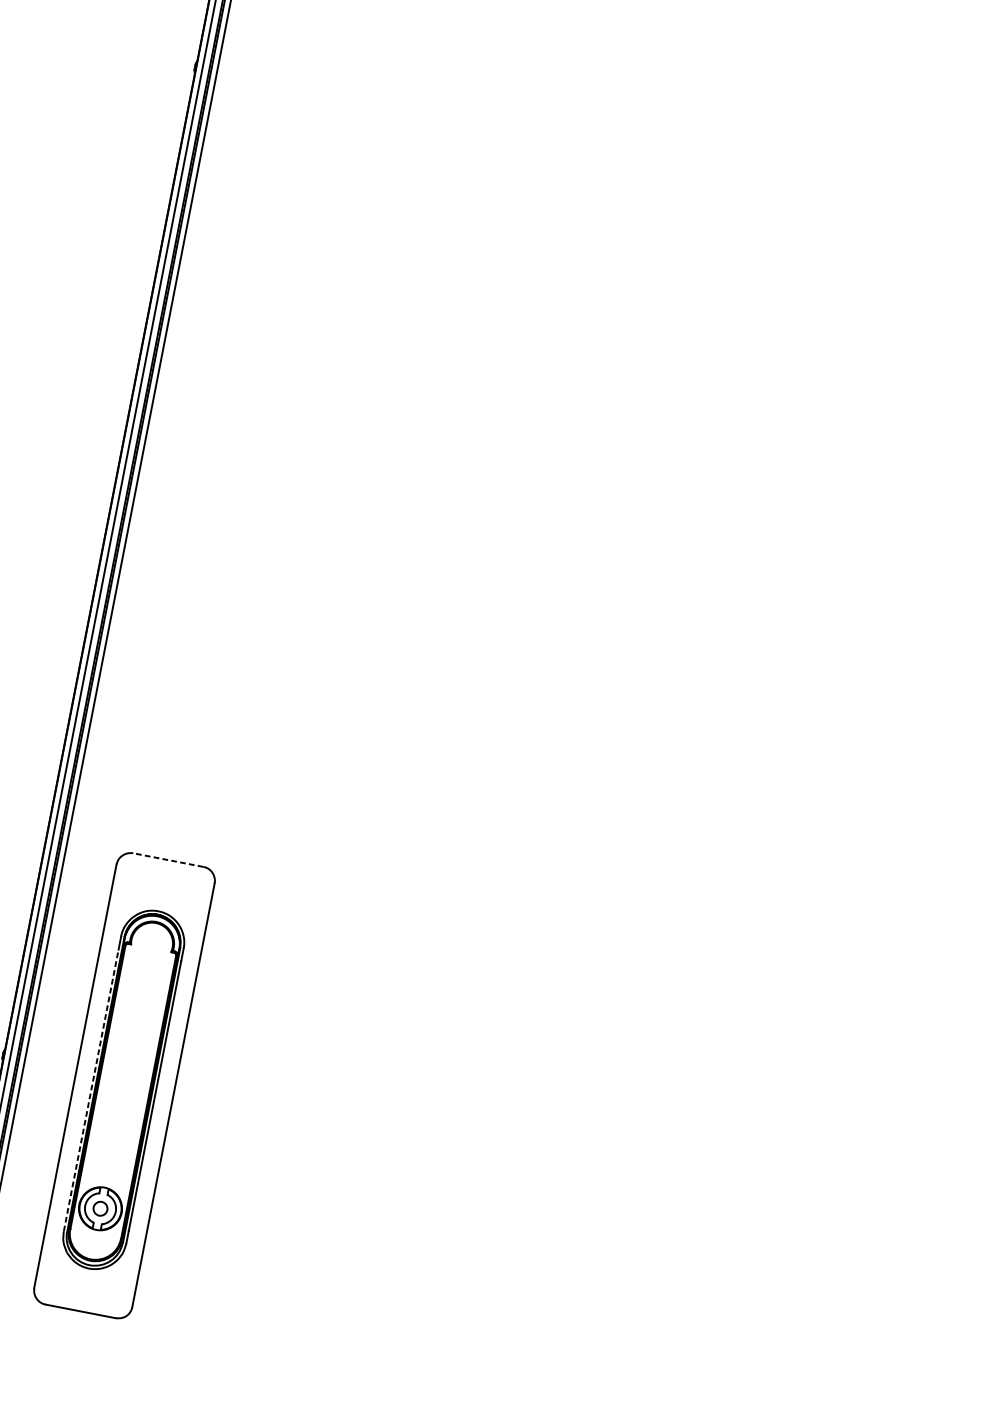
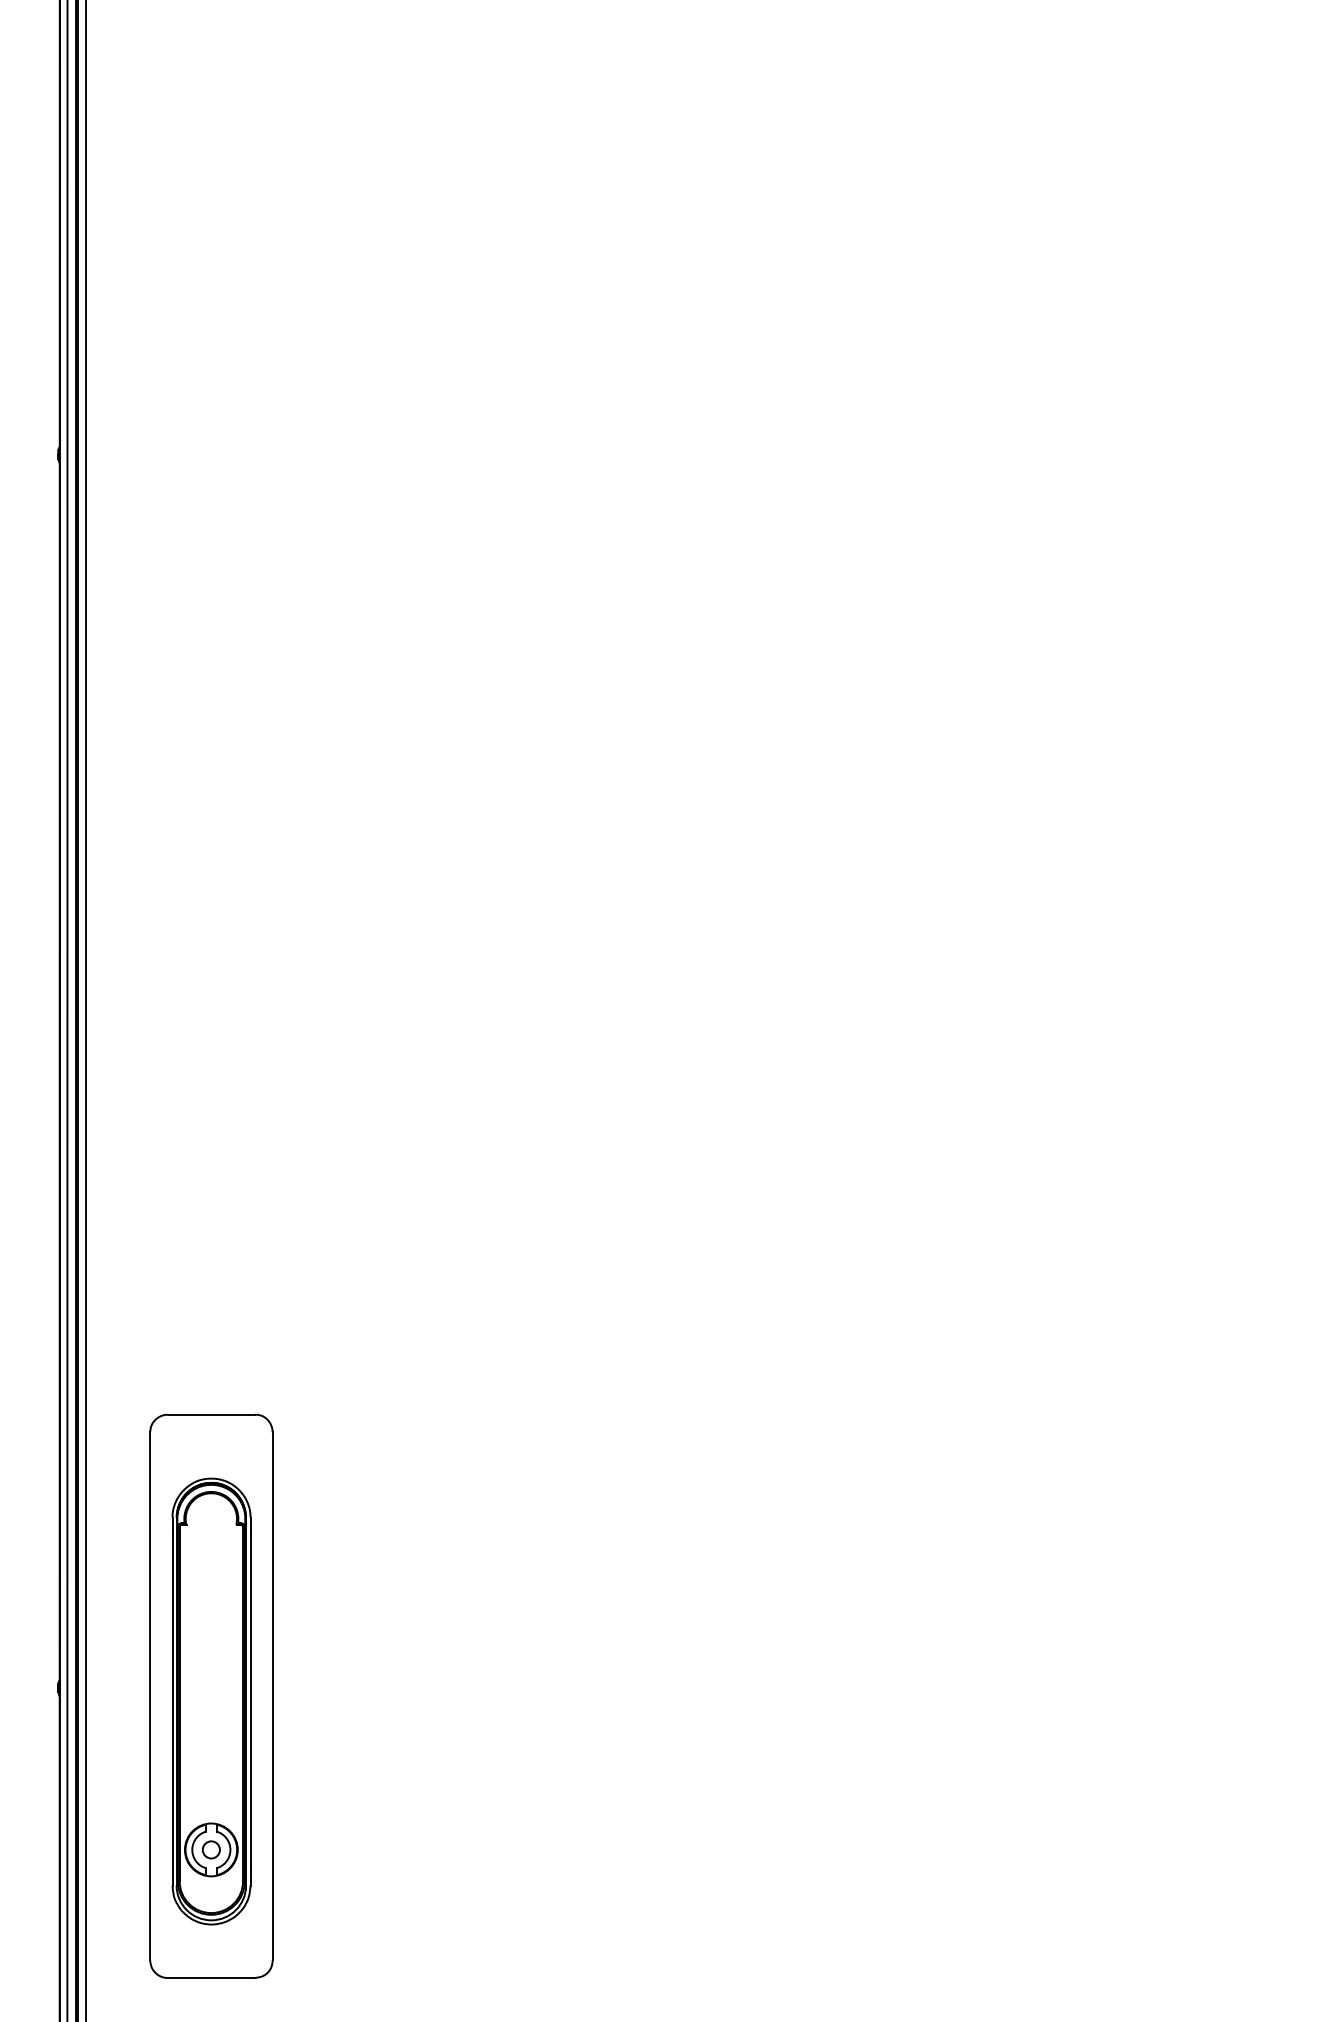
line: (168, 859) -> (211, 1414), dashed -> solid
line: (91, 1090) -> (172, 1709), dashed -> solid

